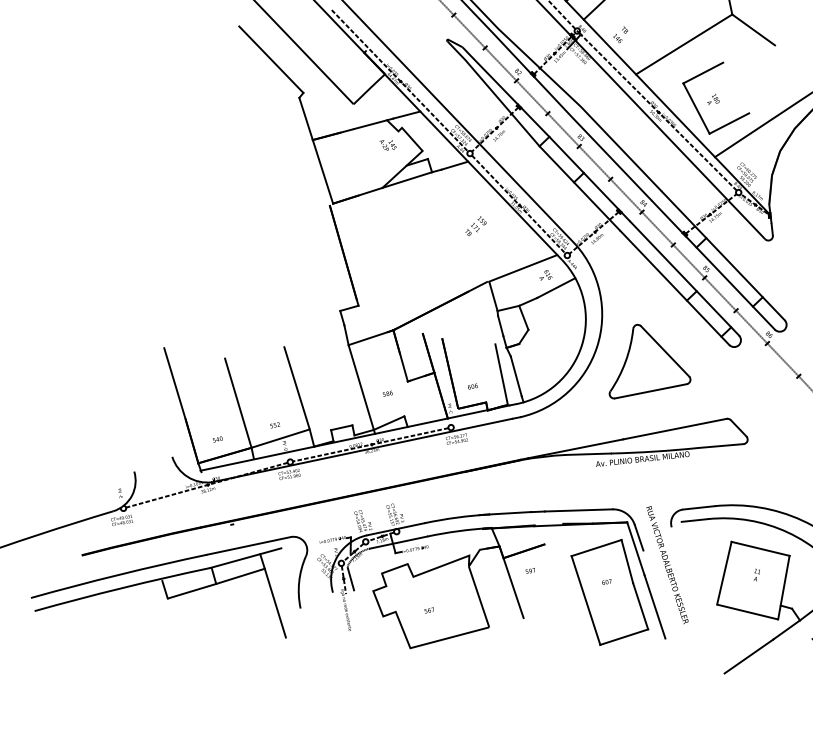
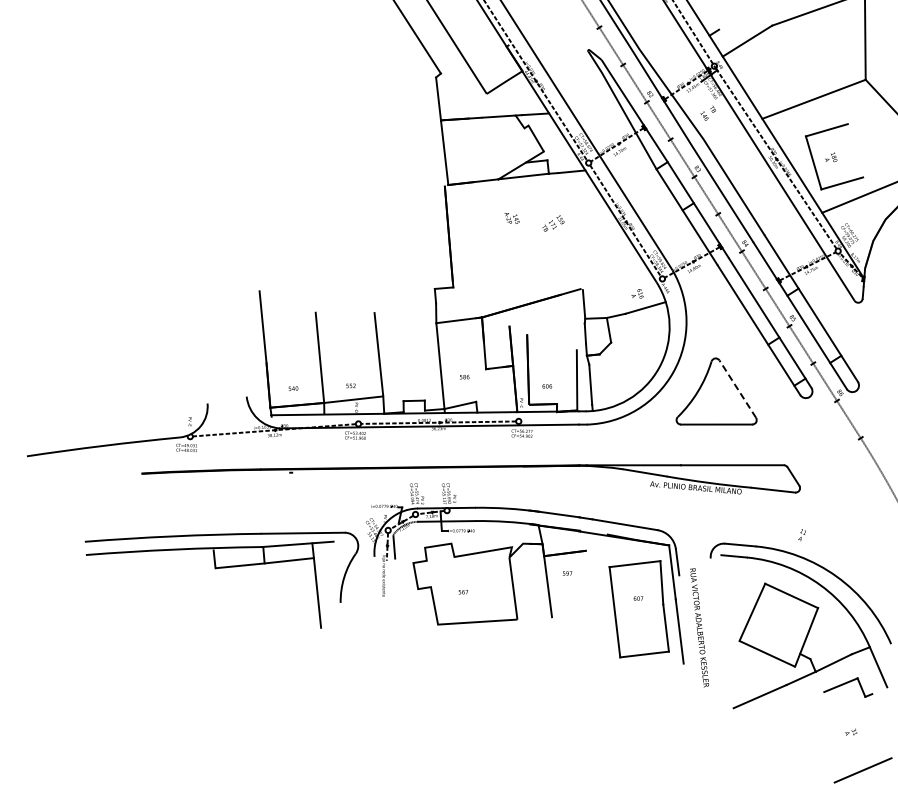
text: (619, 34) -> (707, 112), moved
text: (387, 145) -> (511, 218), moved
text: (475, 226) -> (553, 223), moved
line: (522, 268) -> (617, 282), removed
line: (664, 351) -> (737, 389), solid -> dashed
text: (667, 564) -> (699, 627), moved
text: (756, 575) -> (801, 535), moved
part: (173, 597) -> (221, 568), moved

